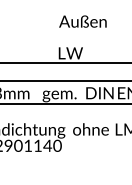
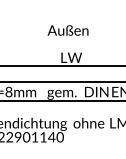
text: (82, 21) -> (67, 30), moved

